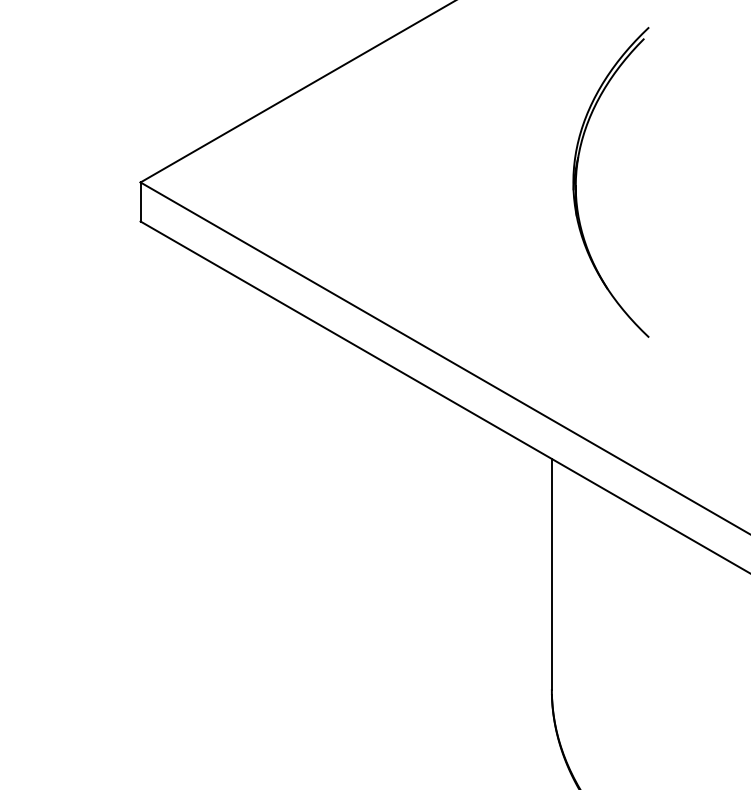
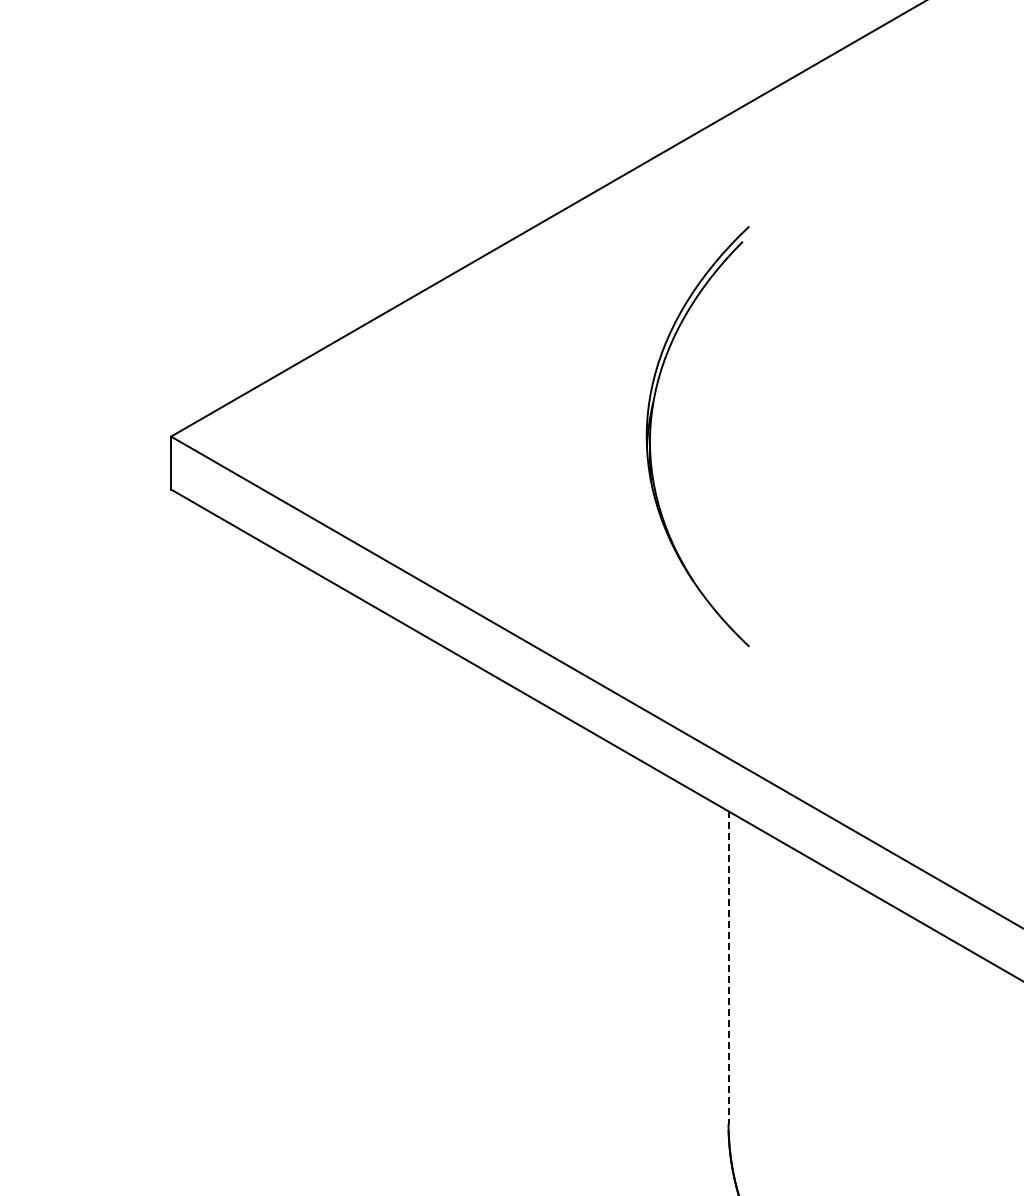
part: (576, 179) -> (651, 432), moved
line: (551, 574) -> (728, 968), solid -> dashed

